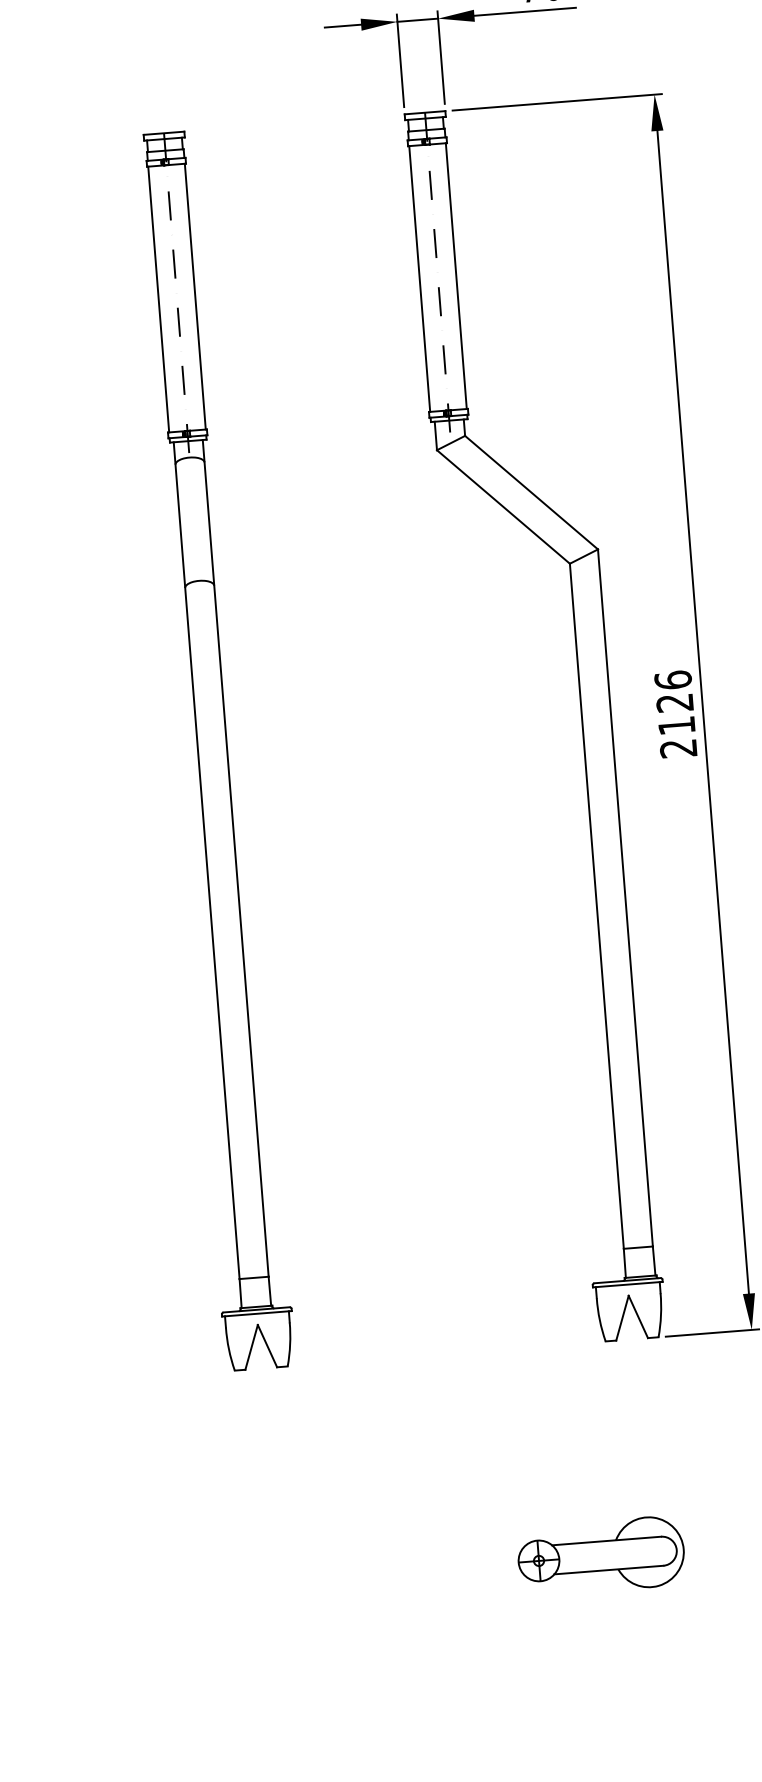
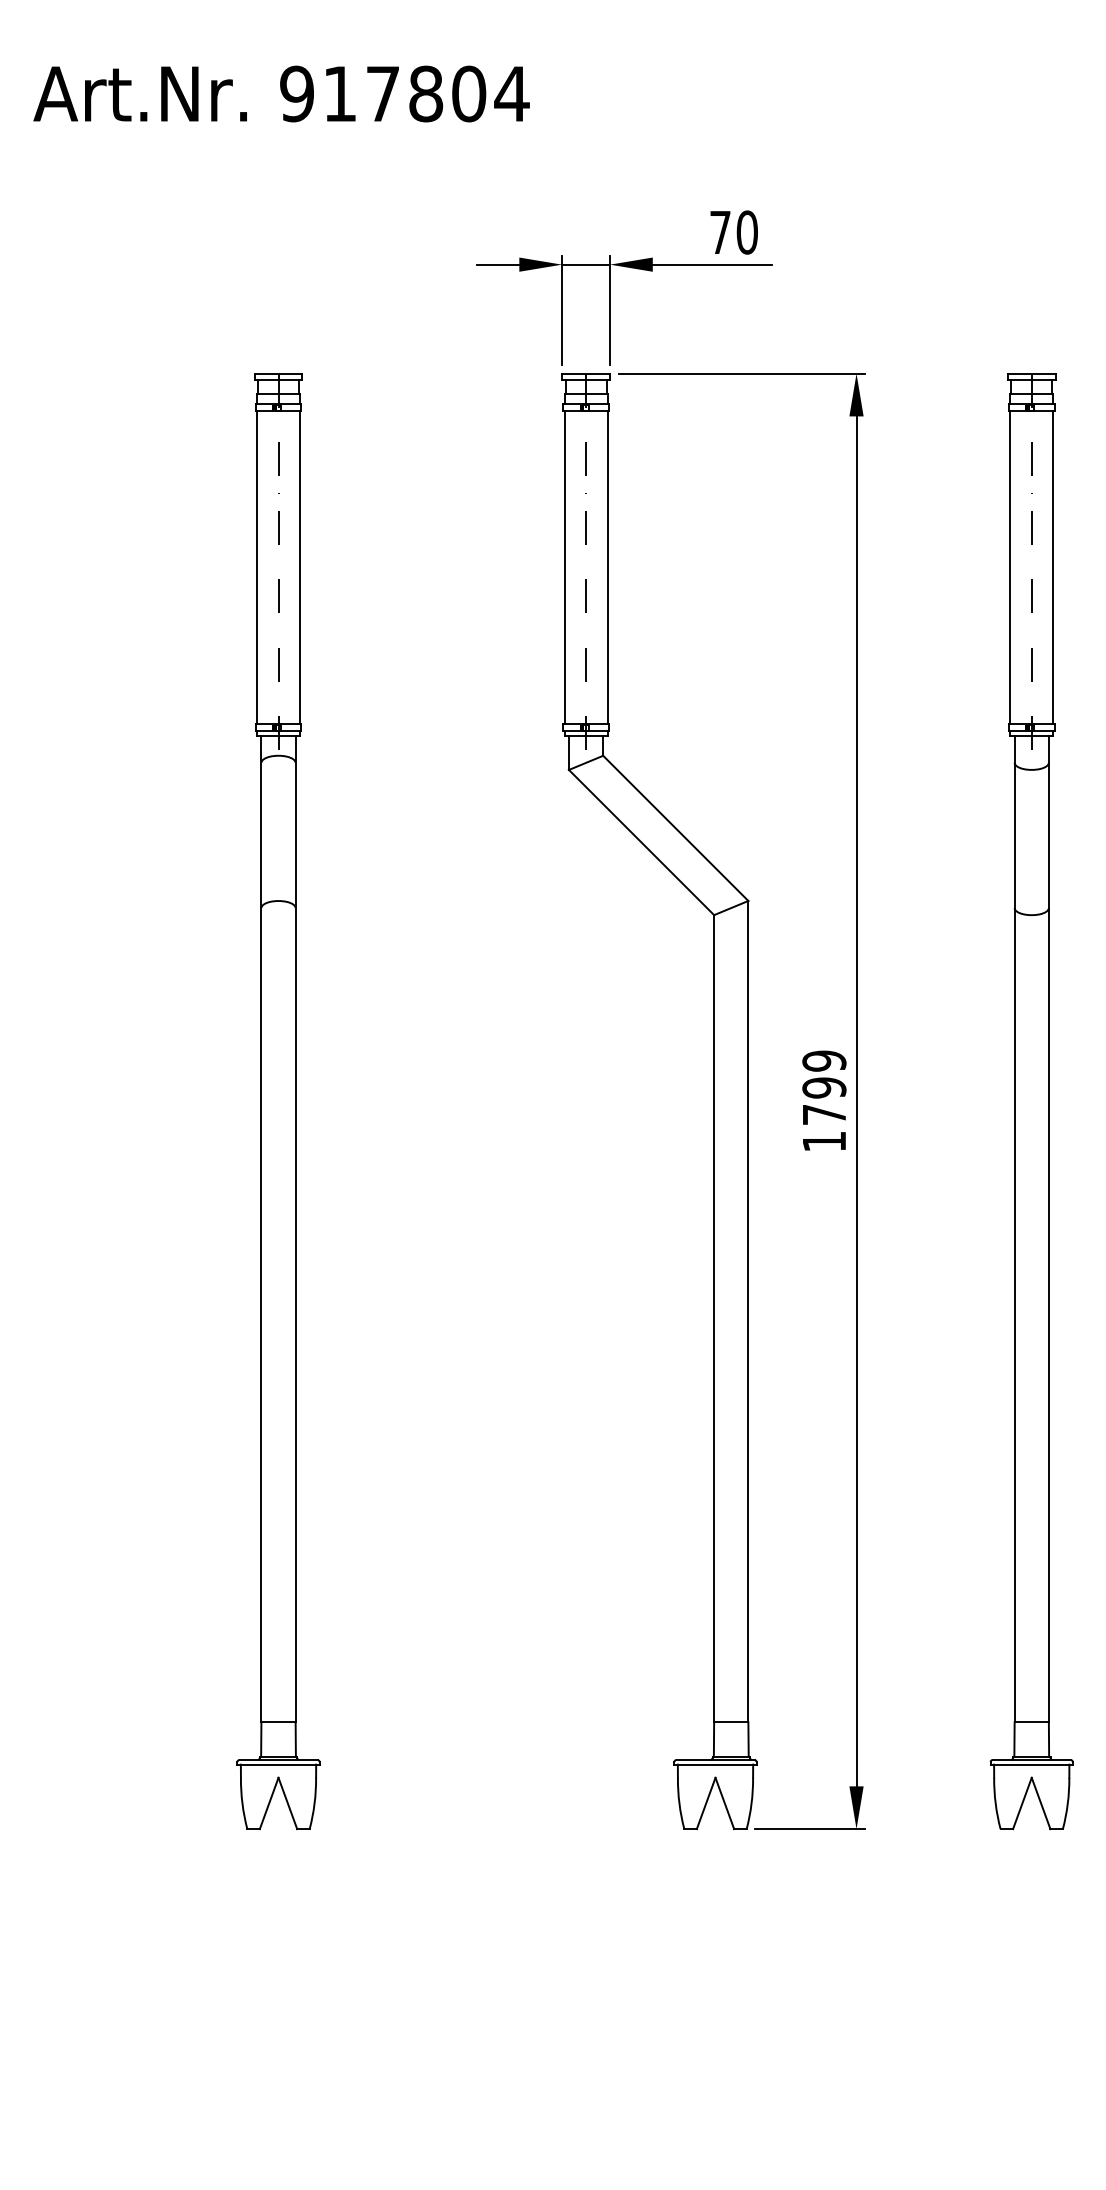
text: (675, 713) -> (824, 1100), 2126 -> 1799
part: (601, 1555) -> (659, 2079), removed

